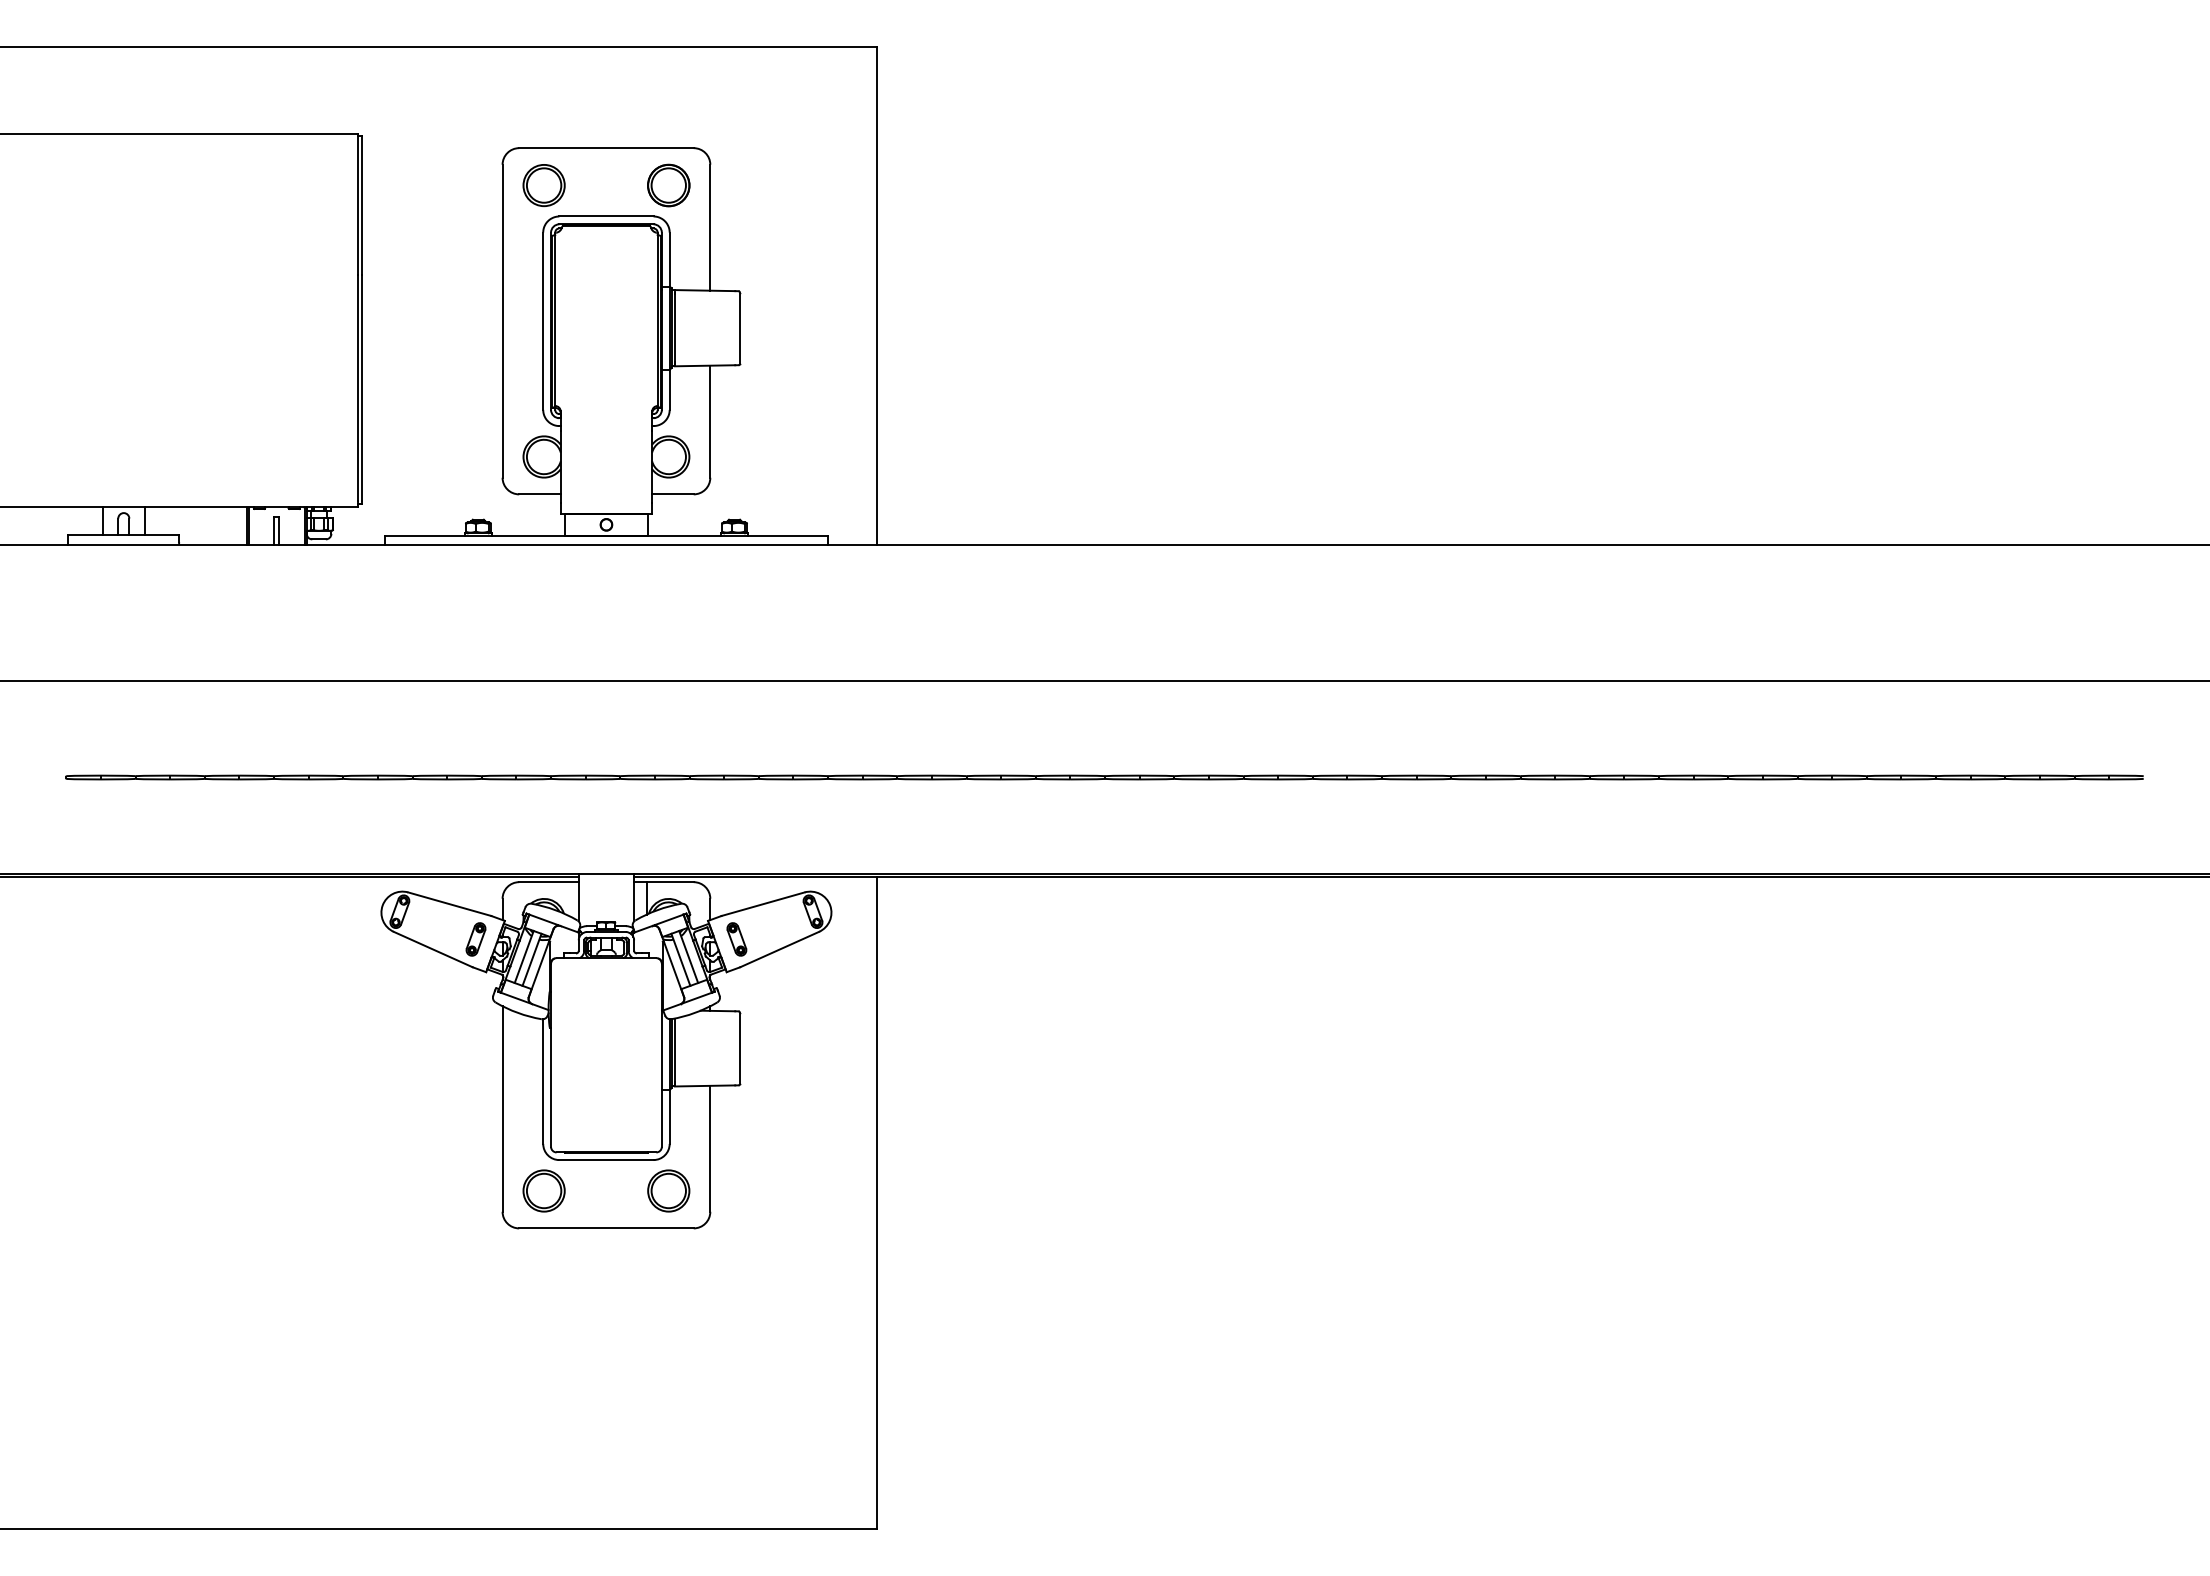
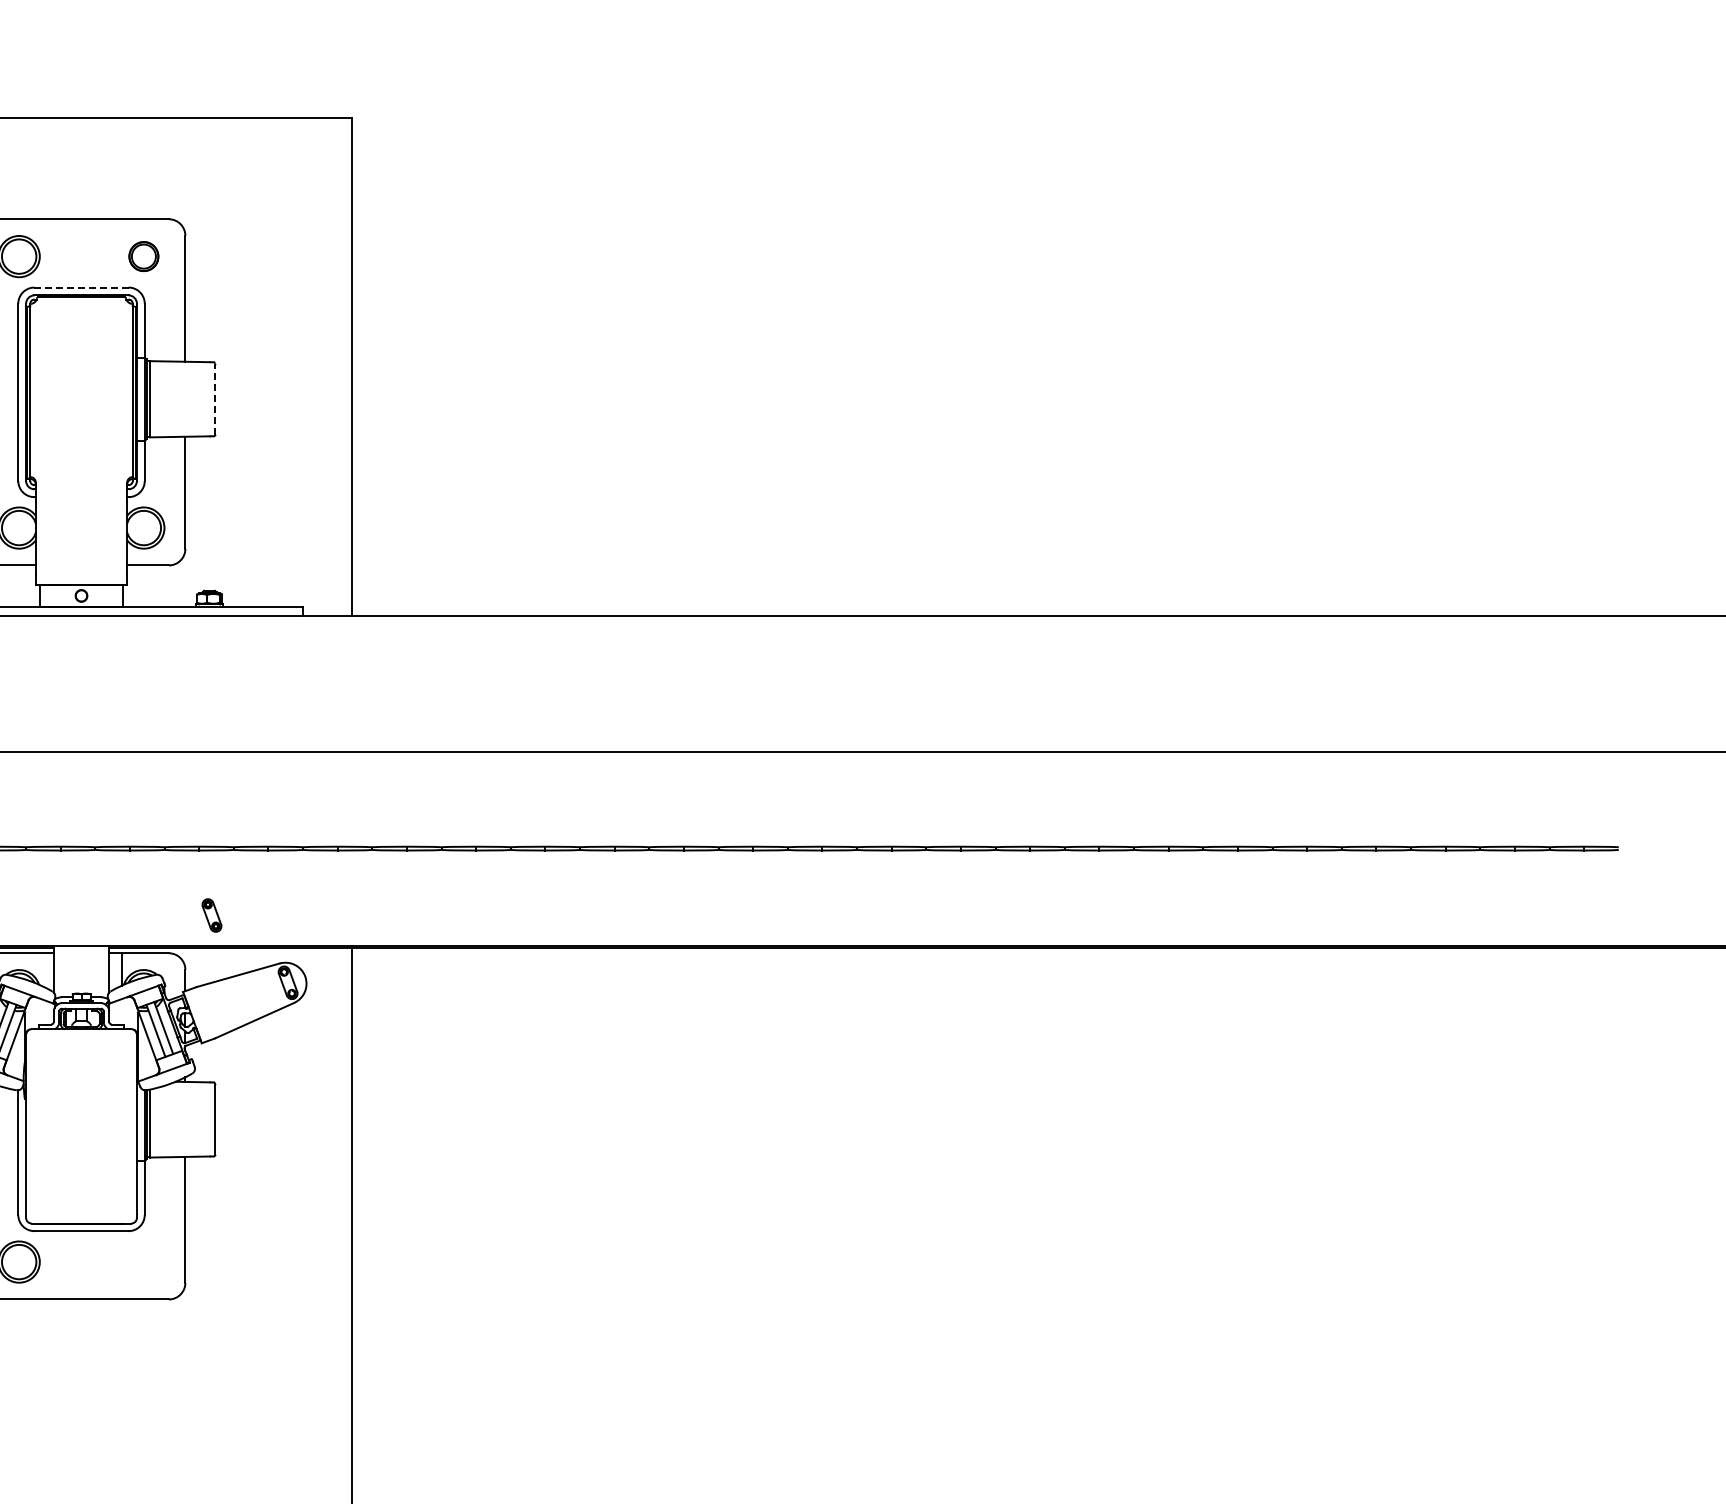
part: (668, 185) -> (143, 256), size x0.7
line: (605, 216) -> (80, 287), solid -> dashed
line: (739, 328) -> (214, 399), solid -> dashed
part: (736, 939) -> (211, 915), moved
part: (668, 1190) -> (143, 1261), removed

